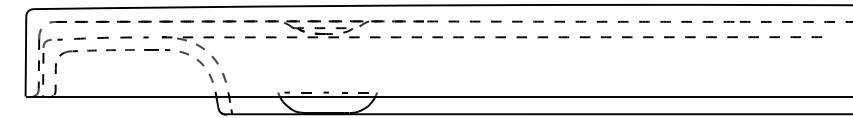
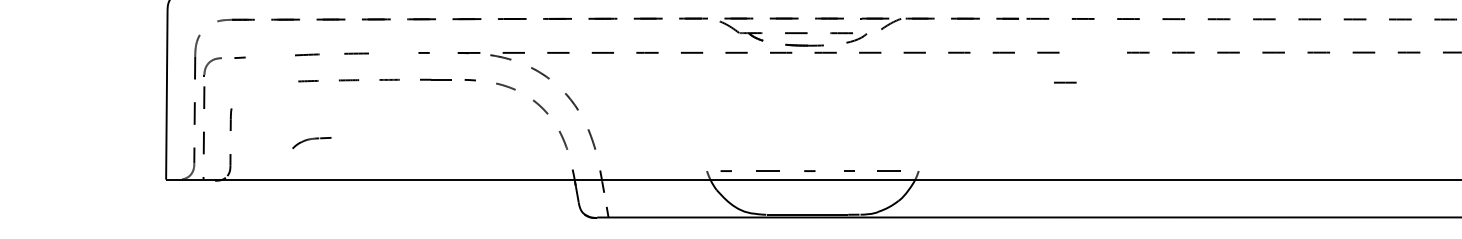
part: (102, 37) -> (330, 53), size x0.6
part: (458, 37) -> (1065, 83), moved
part: (68, 53) -> (311, 143), moved

